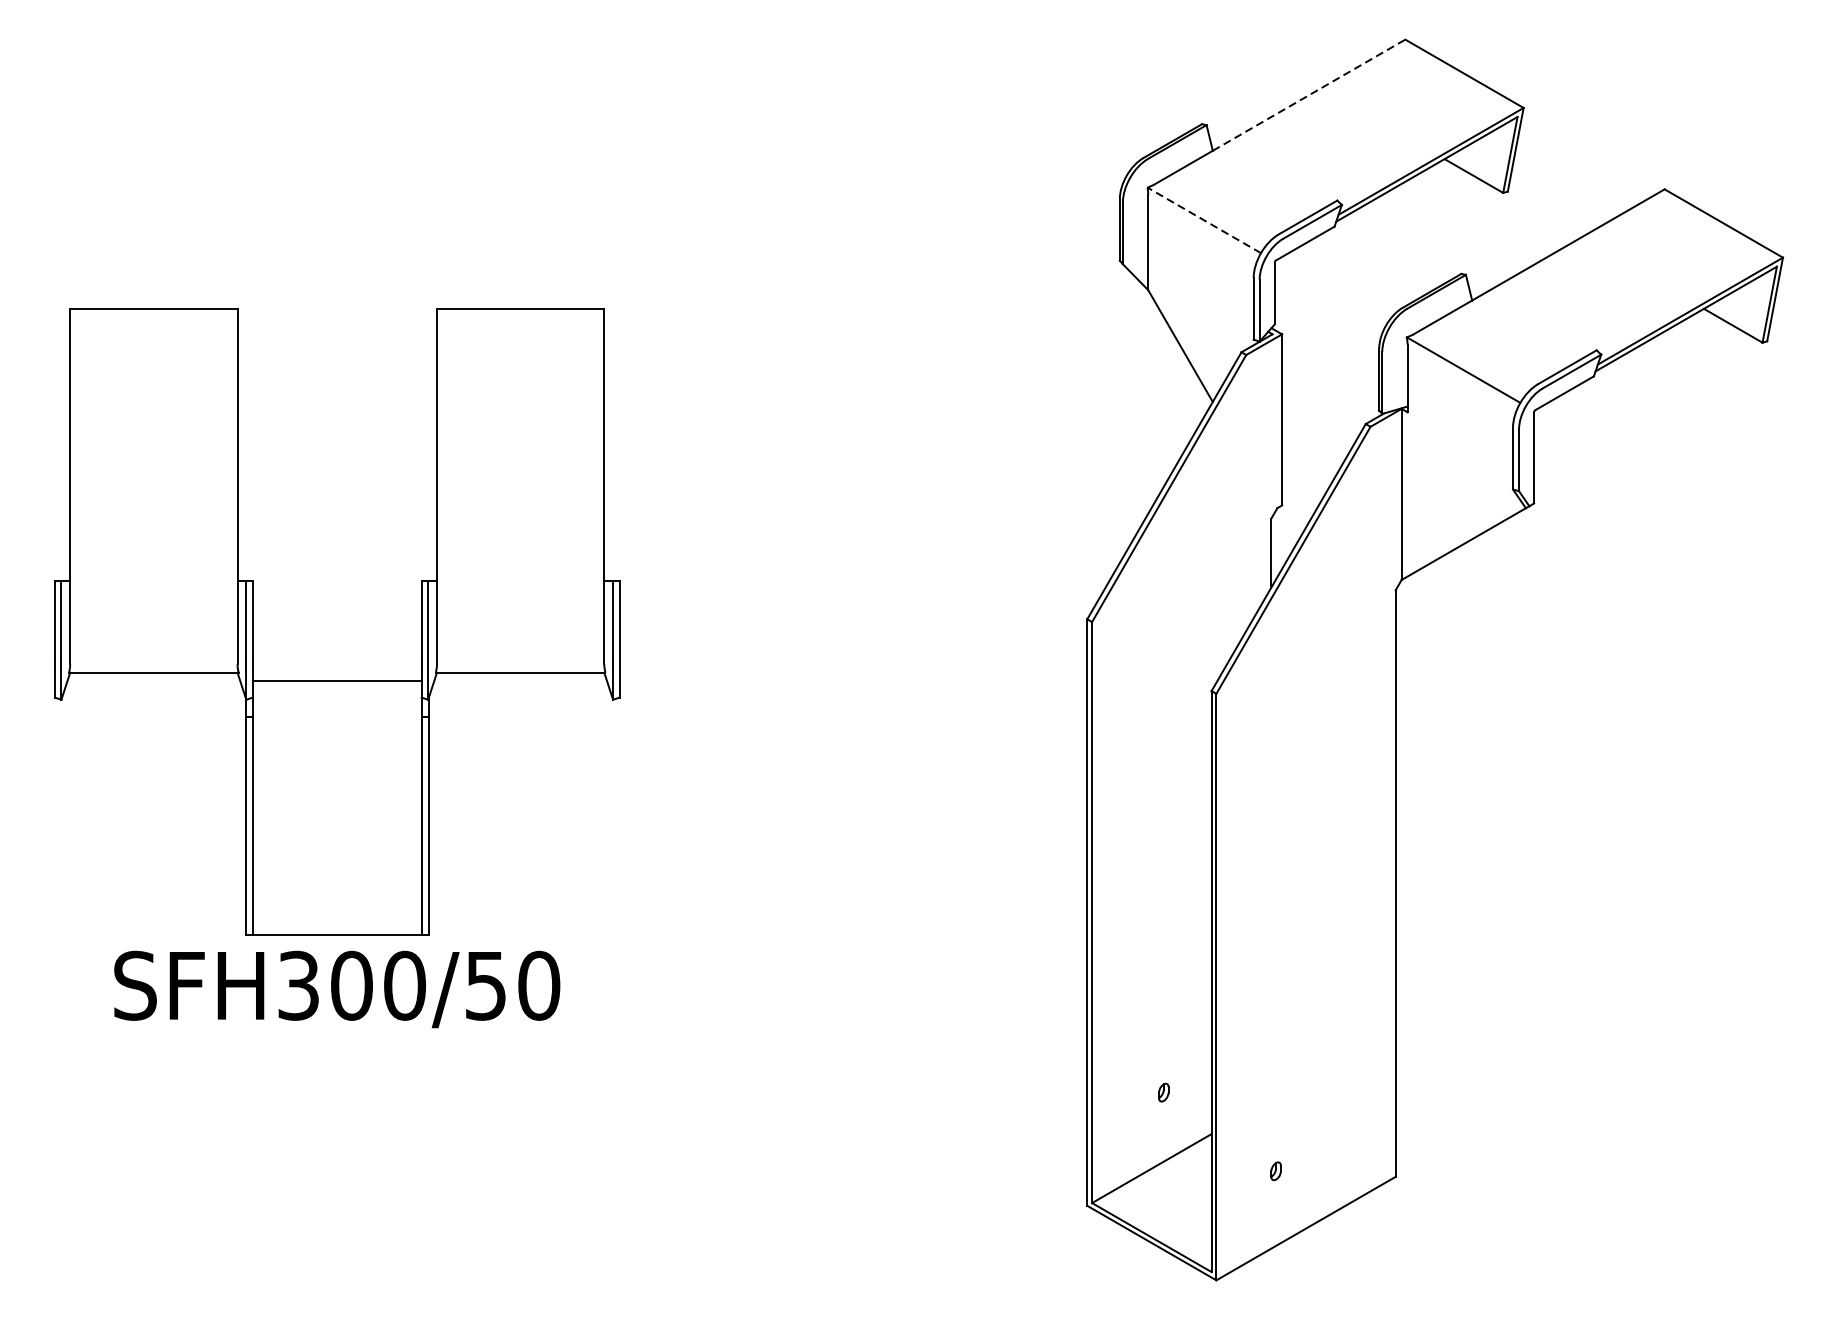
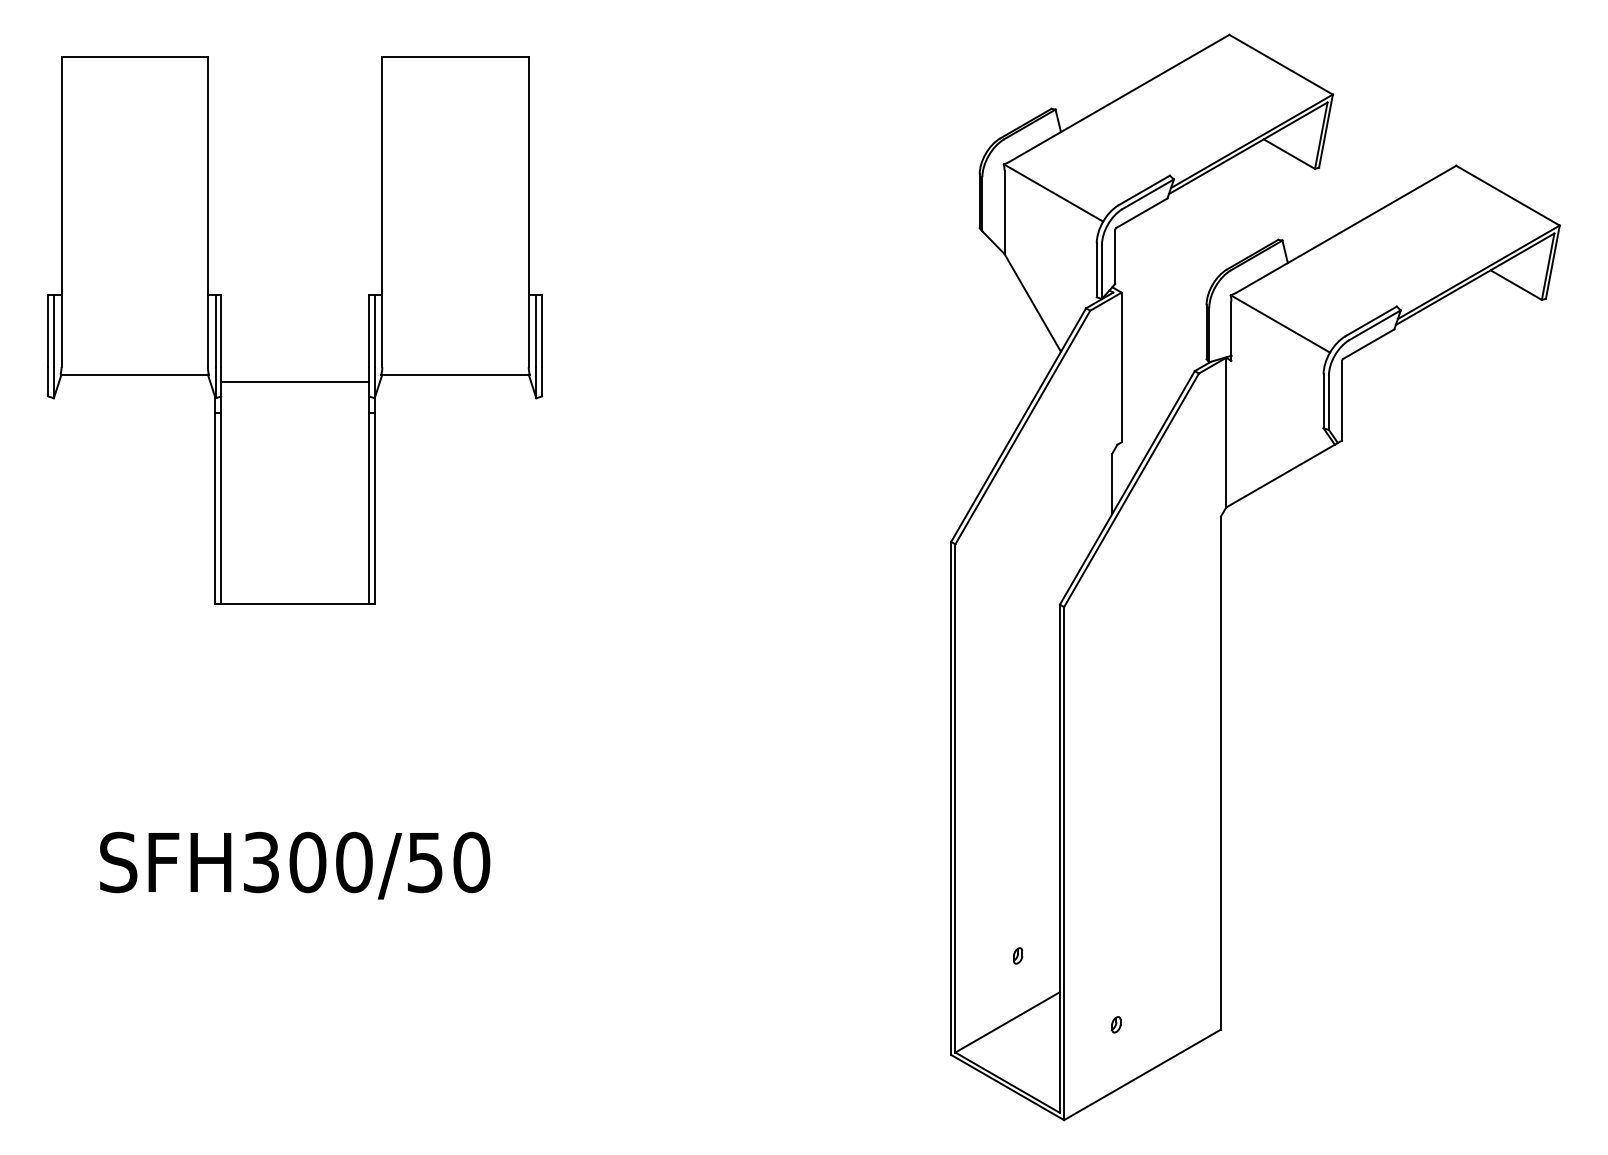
line: (1309, 95) -> (1145, 83), dashed -> solid
line: (1204, 219) -> (1053, 192), dashed -> solid
part: (336, 680) -> (294, 381), moved

